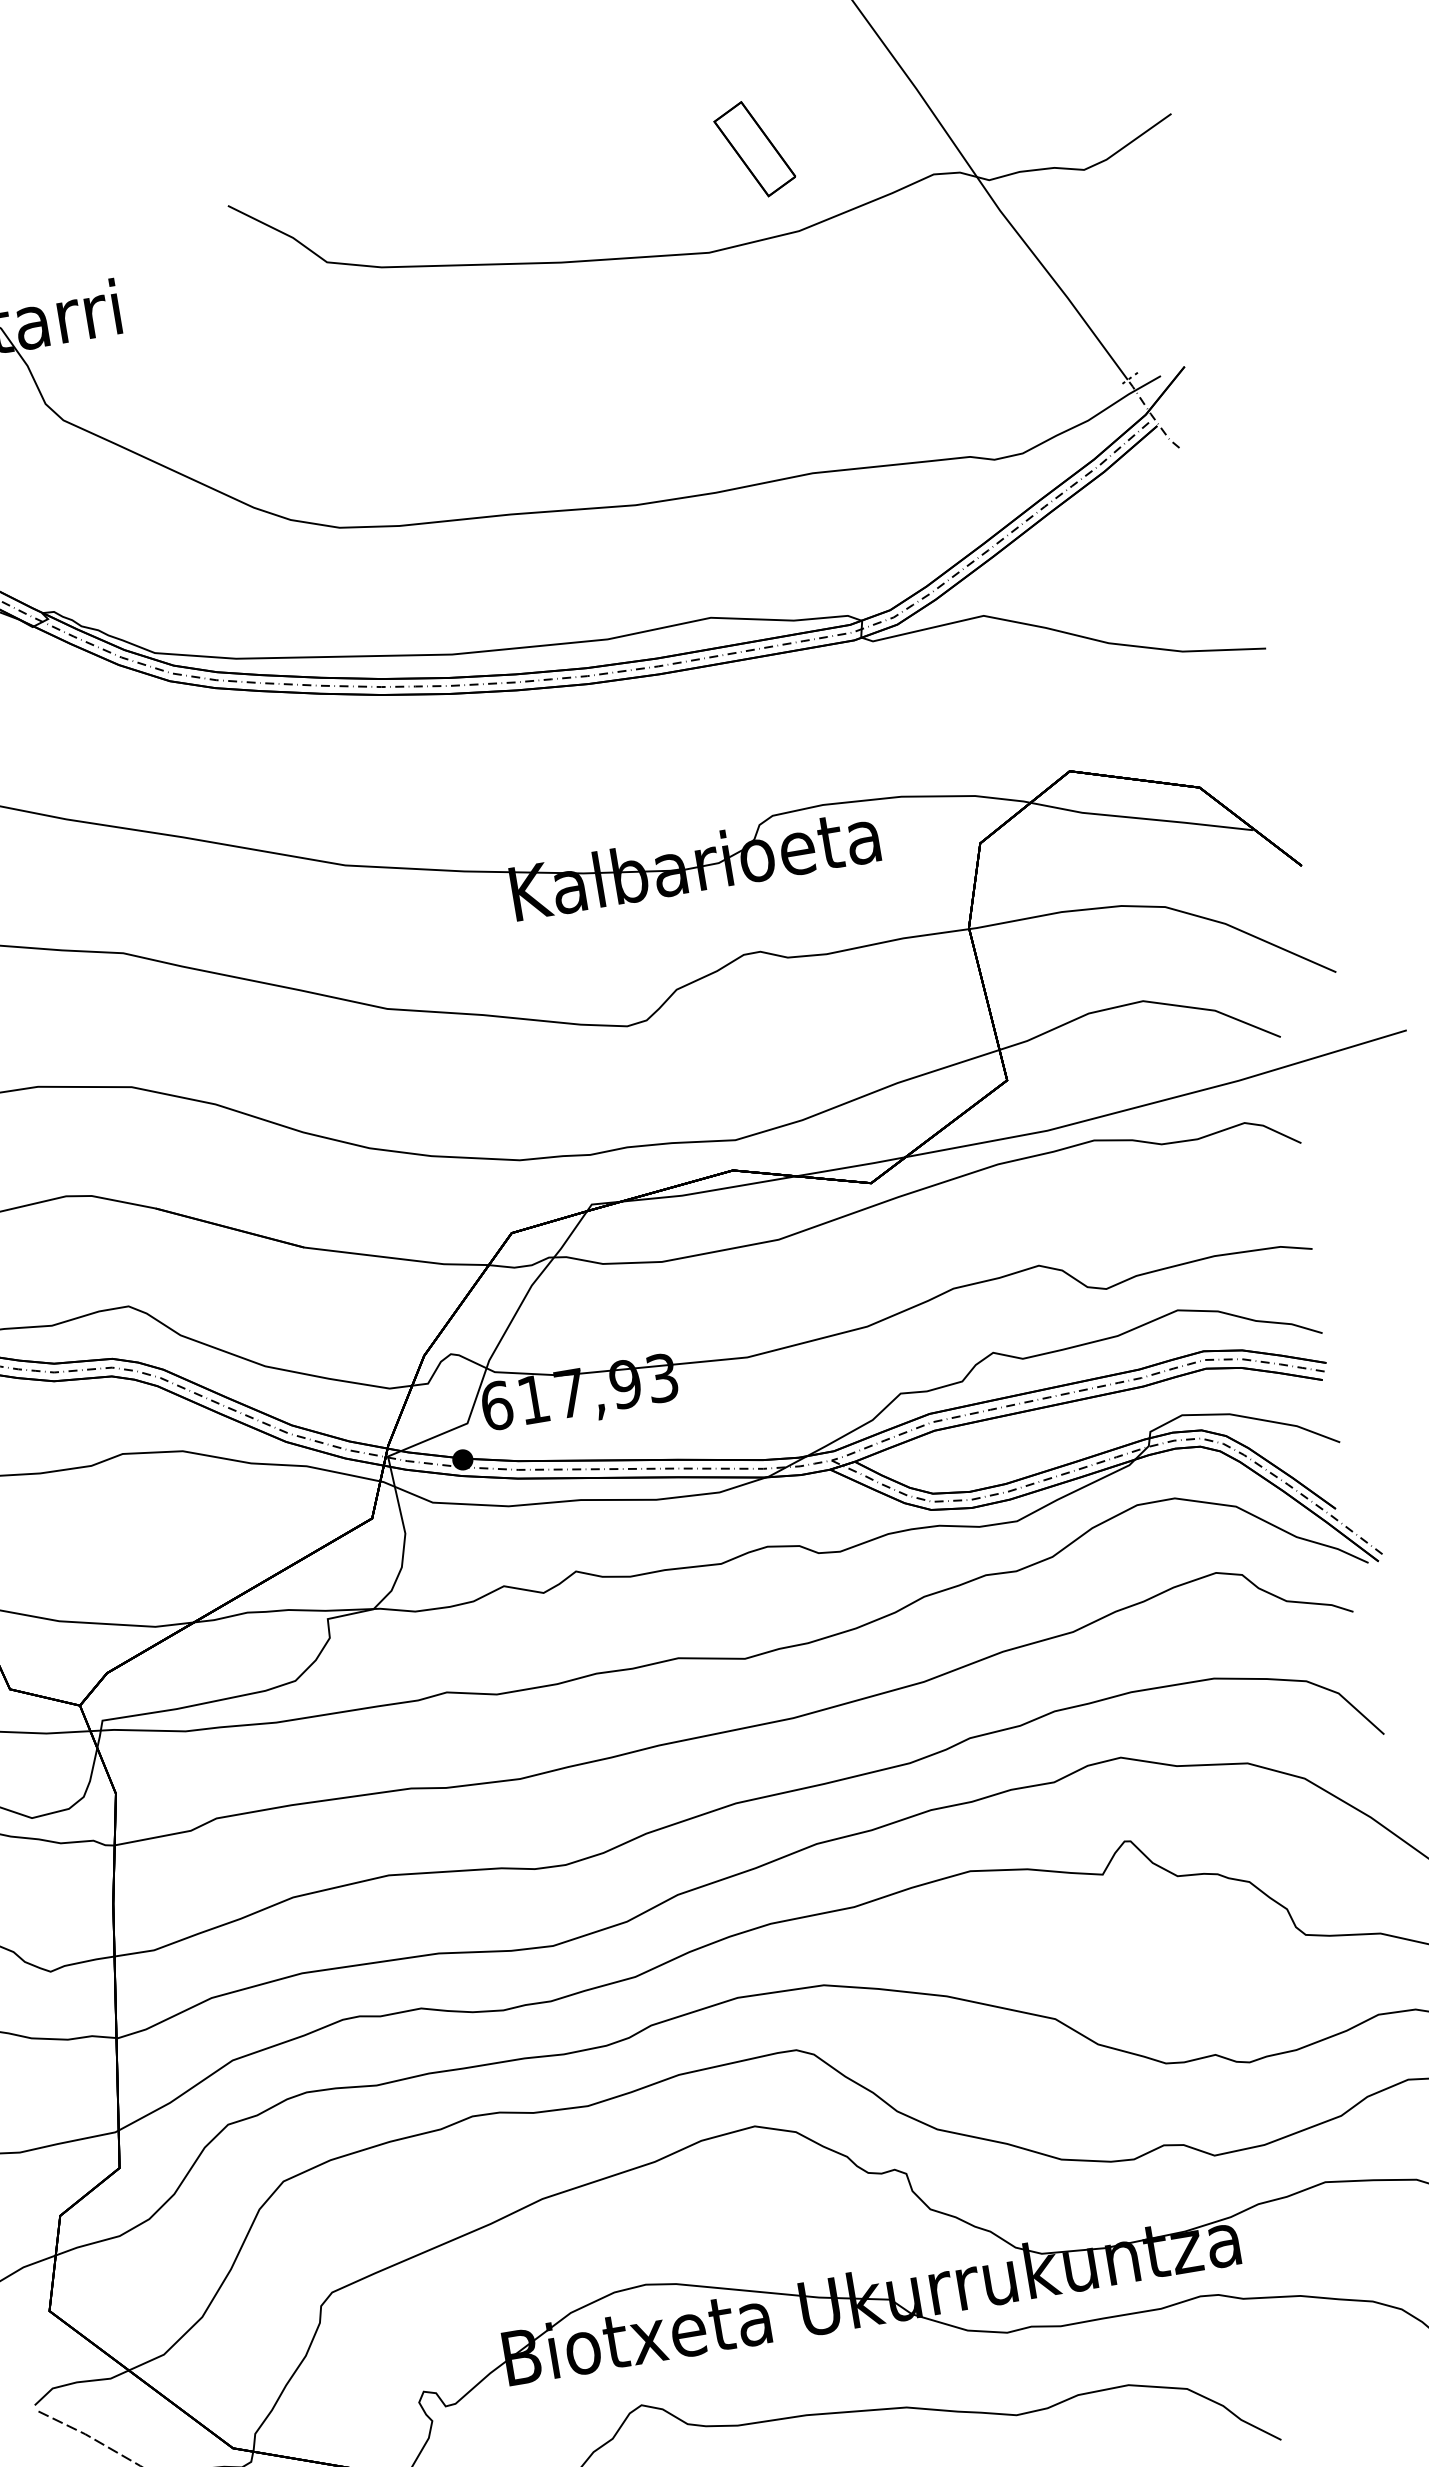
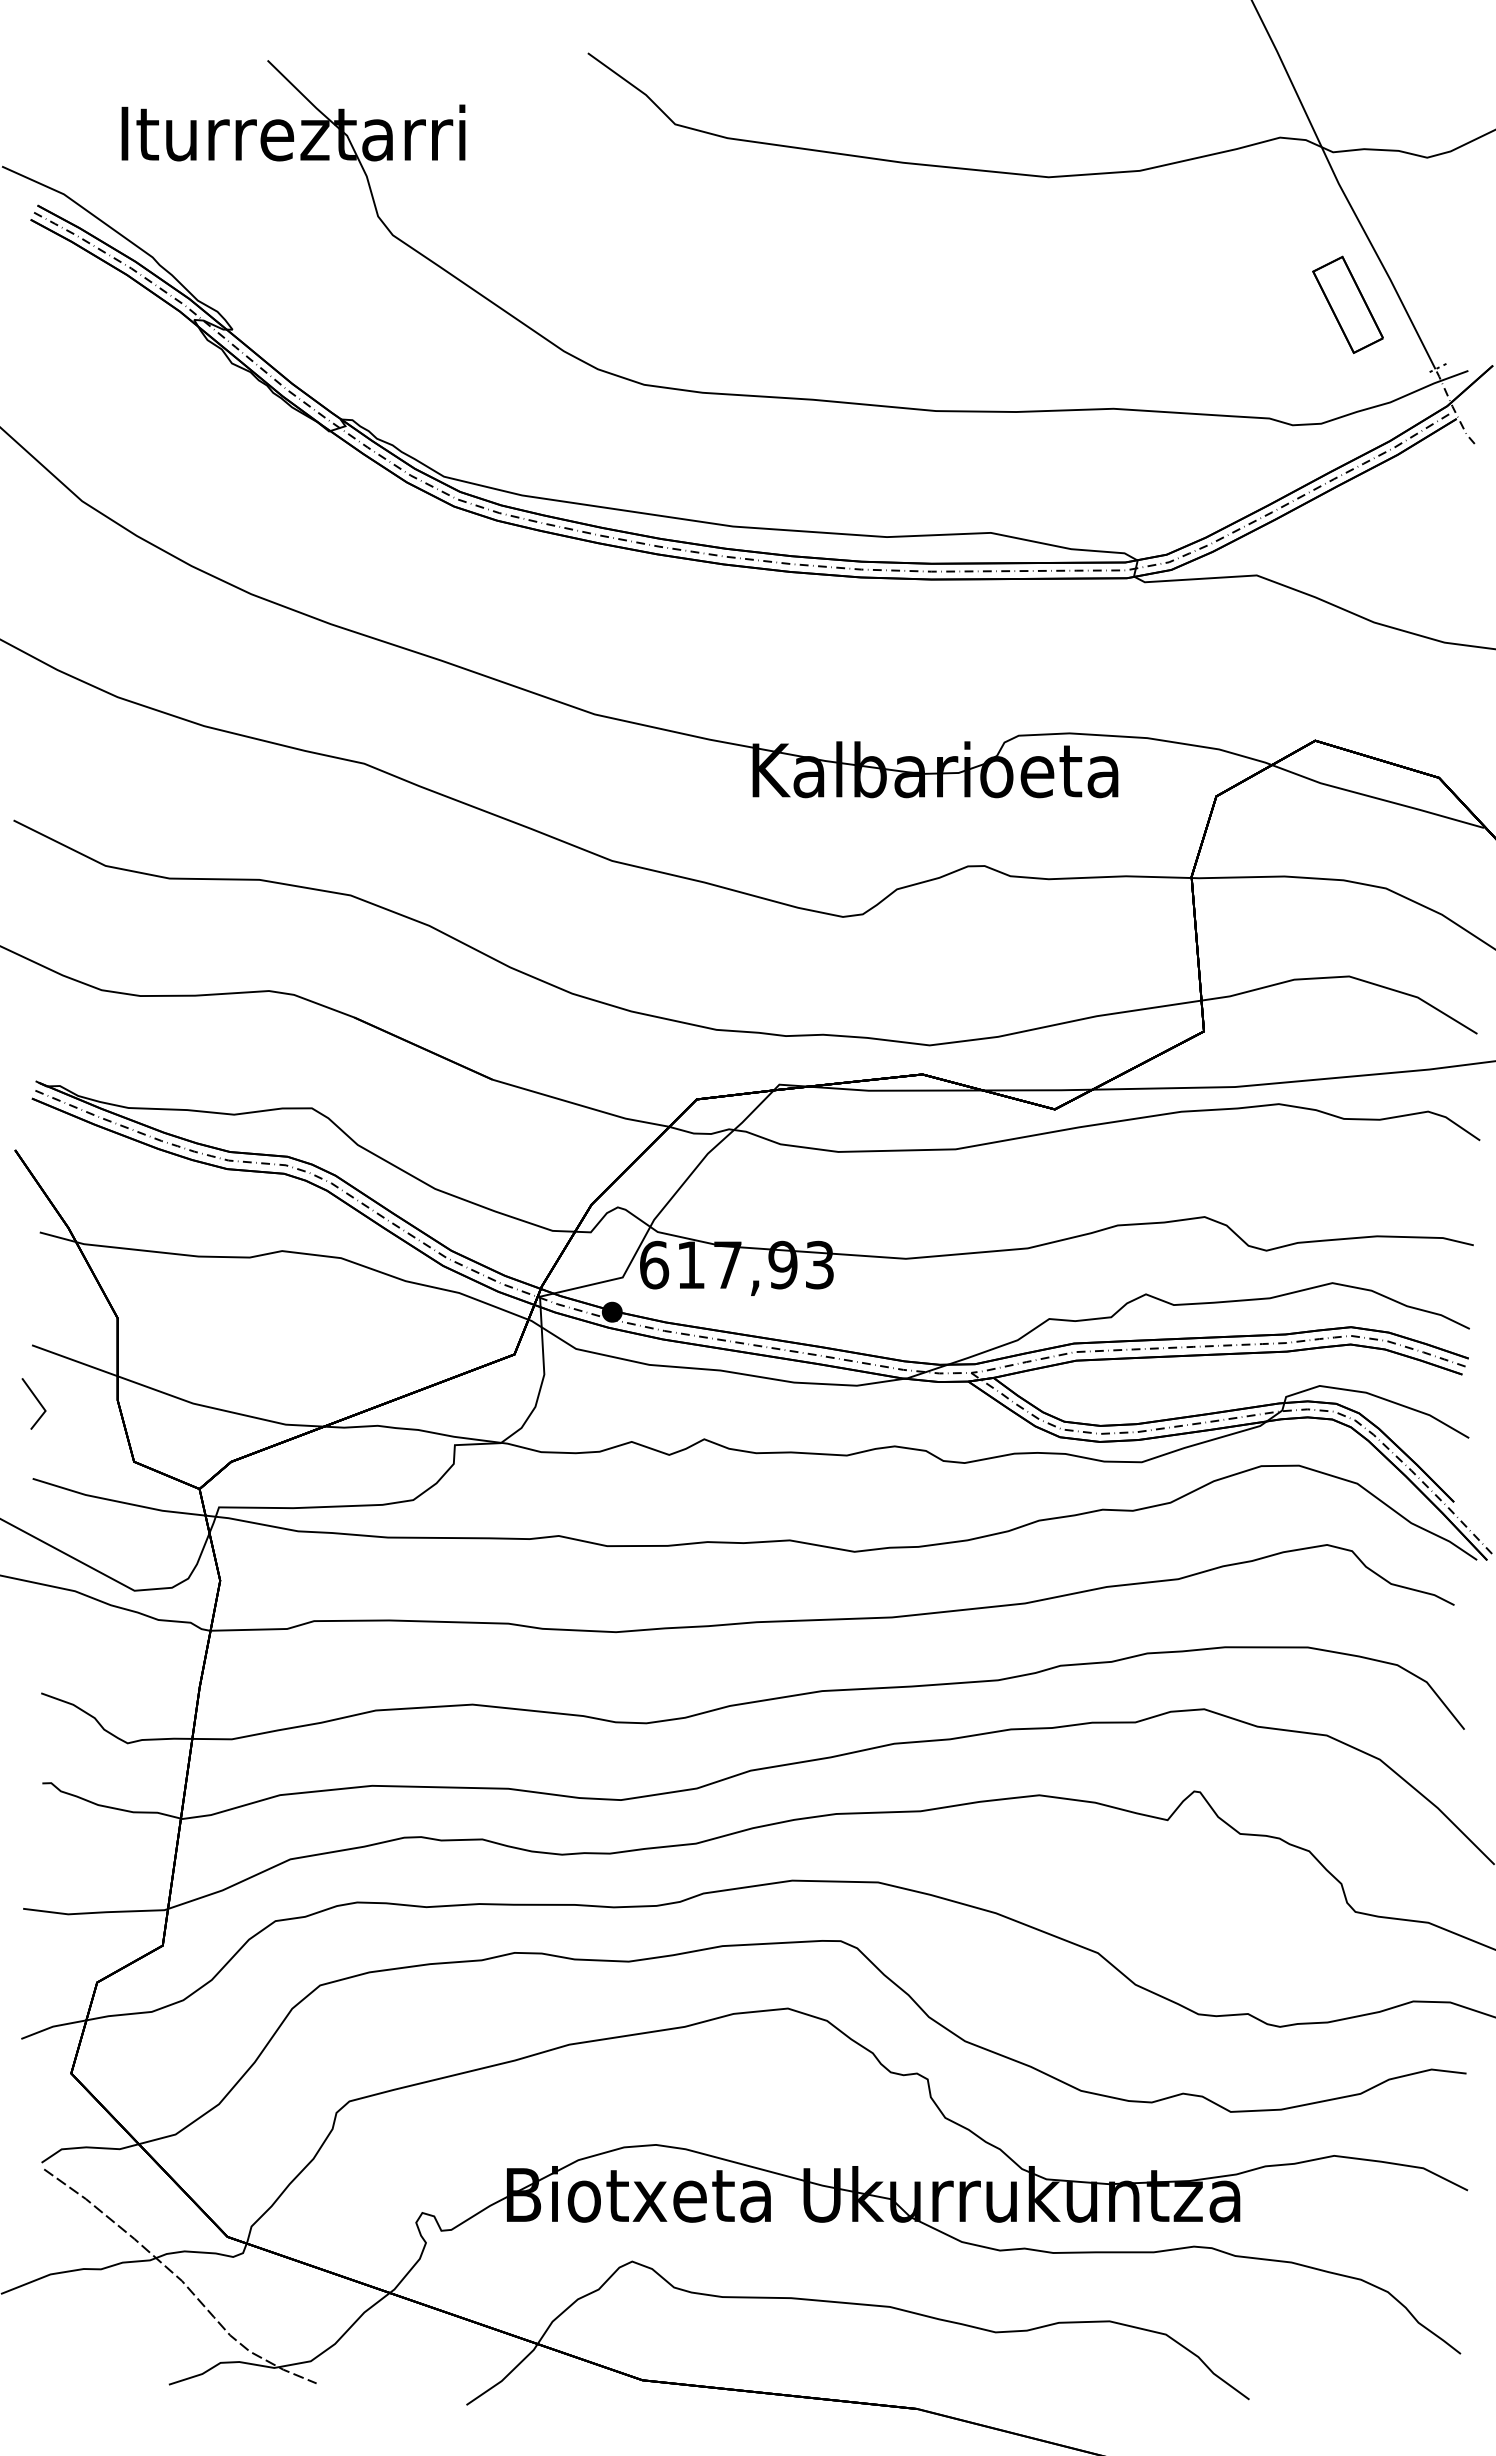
part: (754, 148) -> (1347, 304), moved

